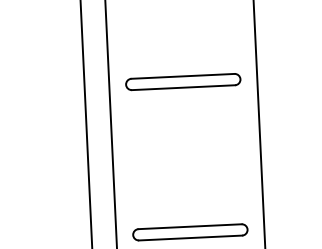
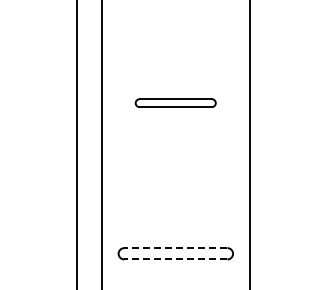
part: (182, 81) -> (175, 102), size x0.7
line: (189, 227) -> (175, 248), solid -> dashed
line: (190, 238) -> (175, 259), solid -> dashed

